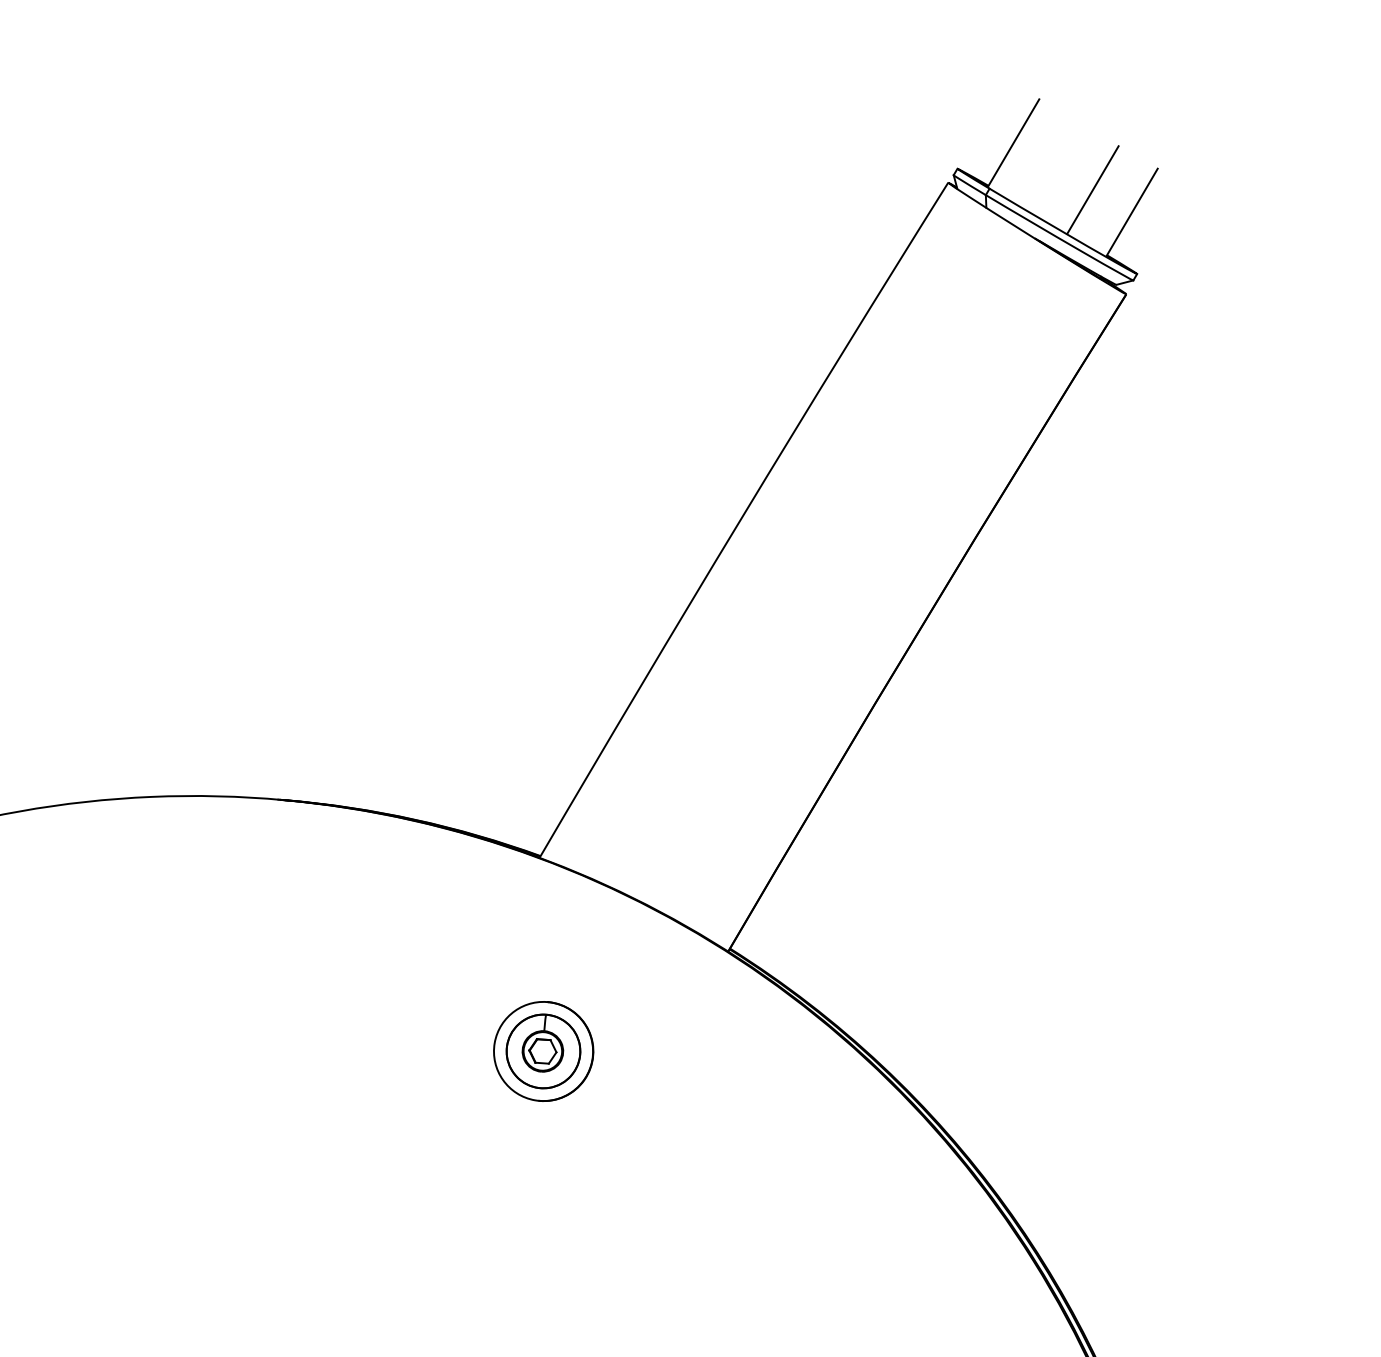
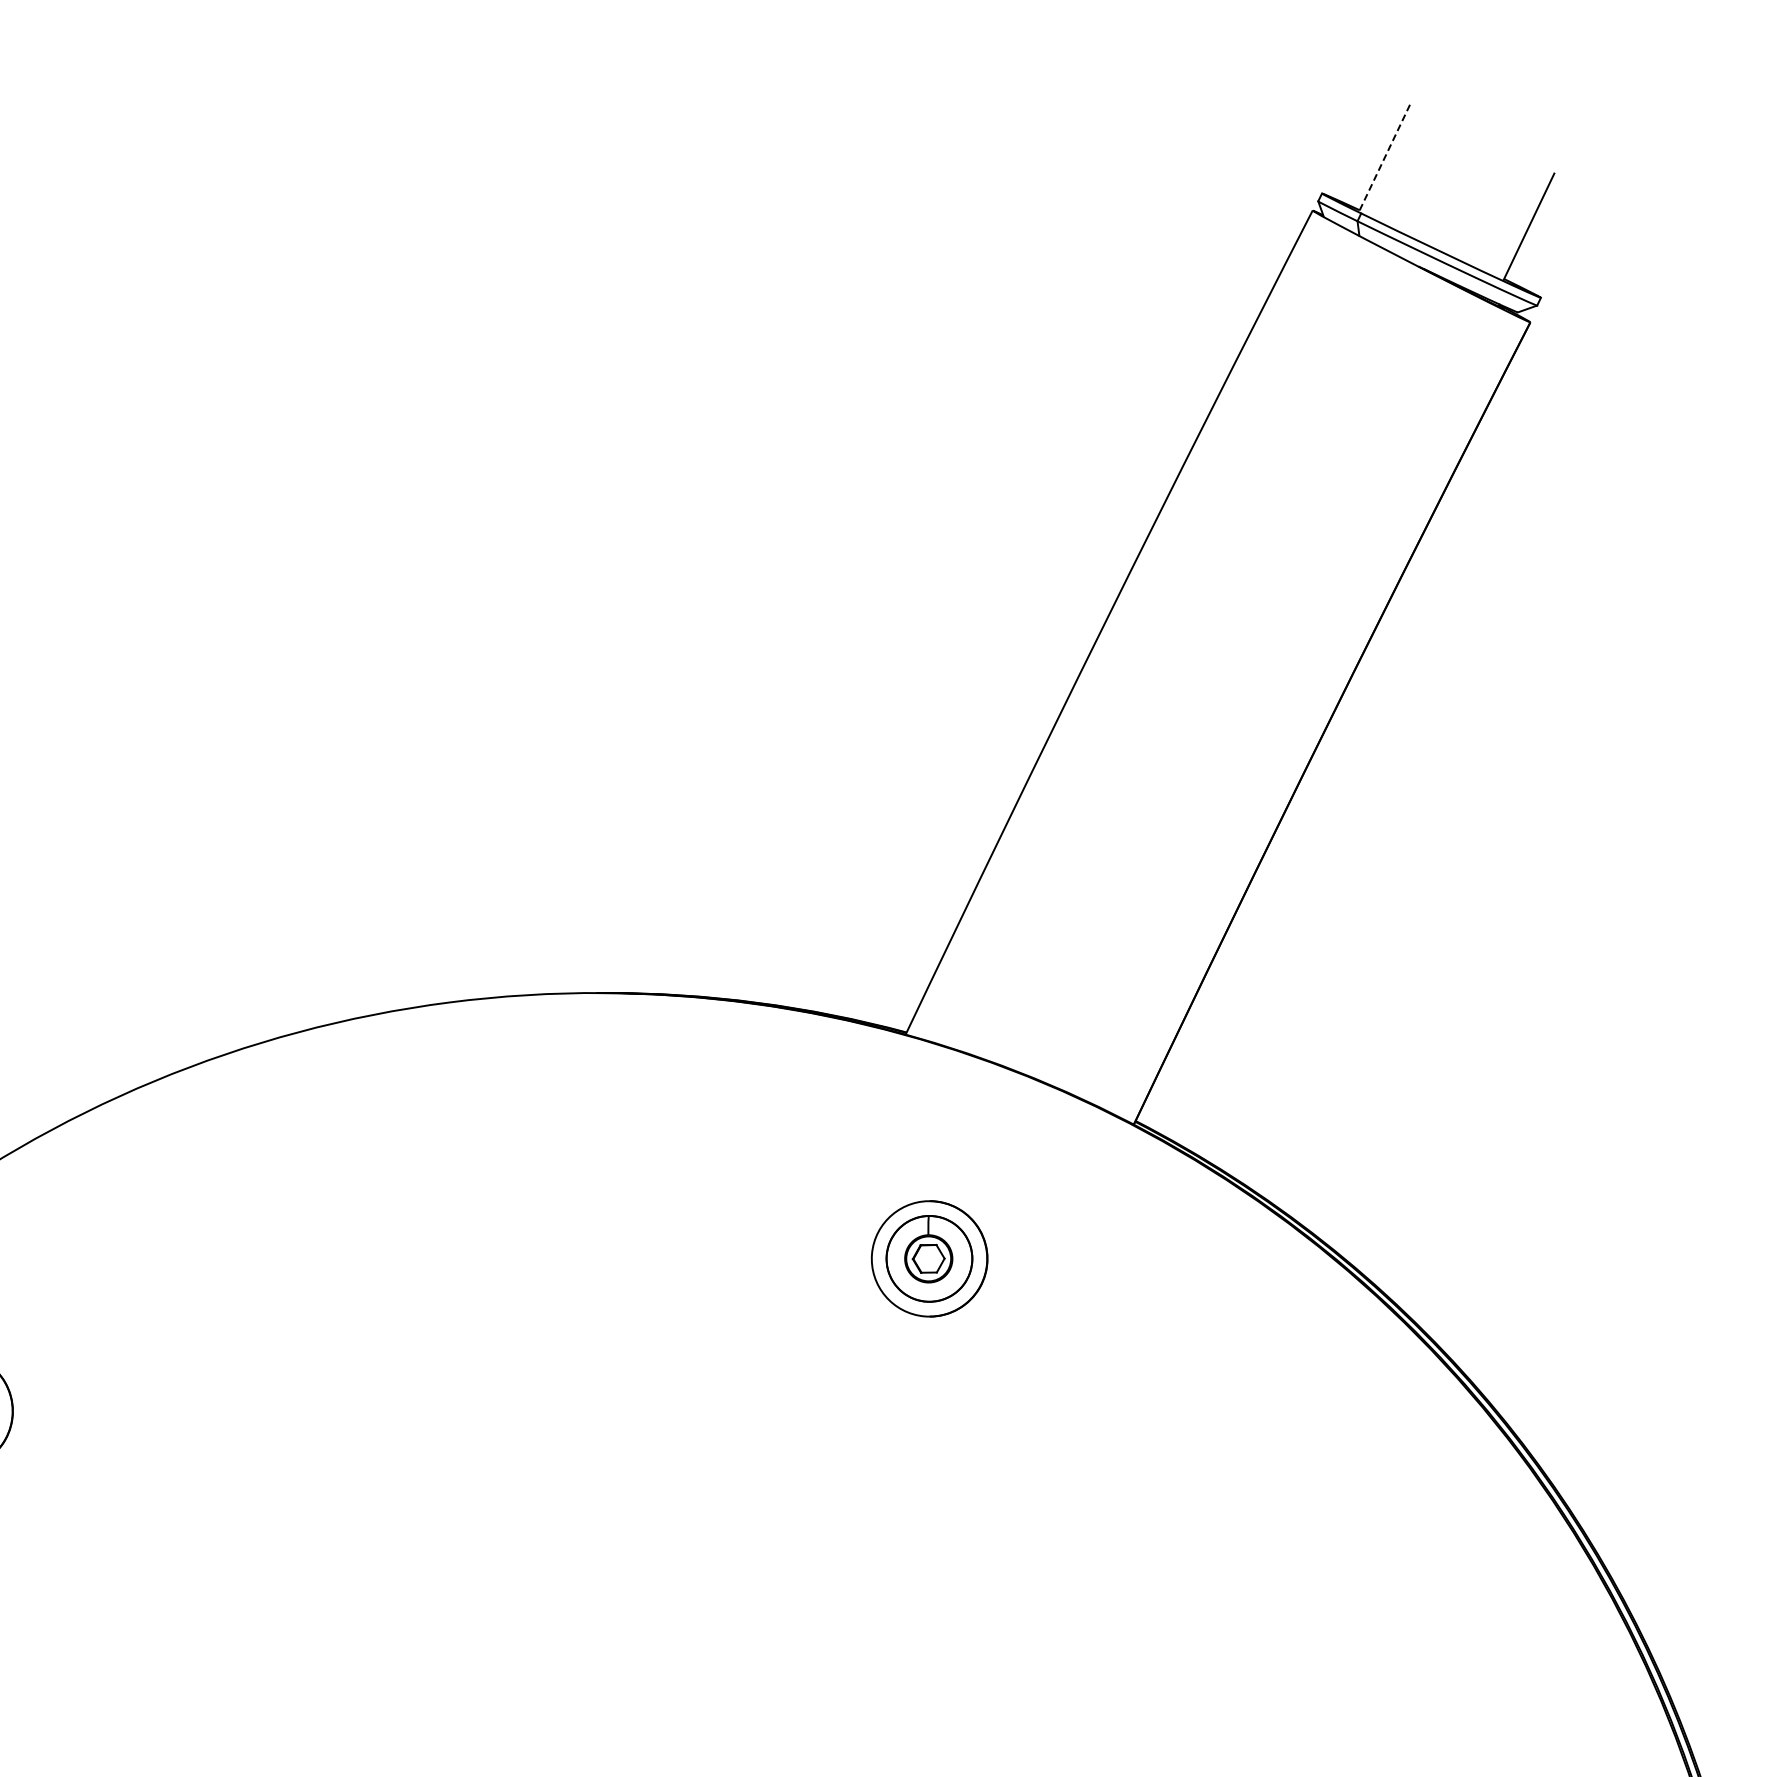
line: (1013, 143) -> (1384, 158), solid -> dashed
line: (1092, 189) -> (1480, 204), removed

